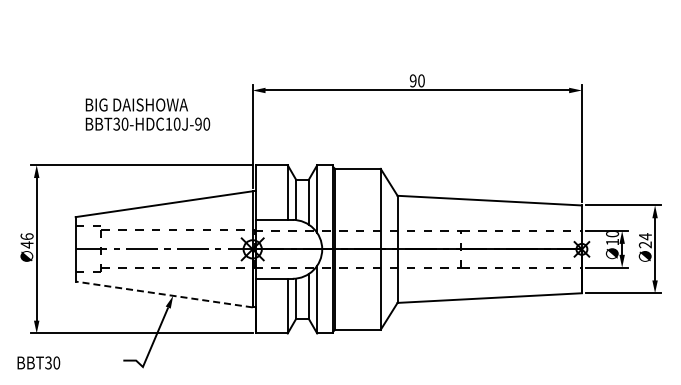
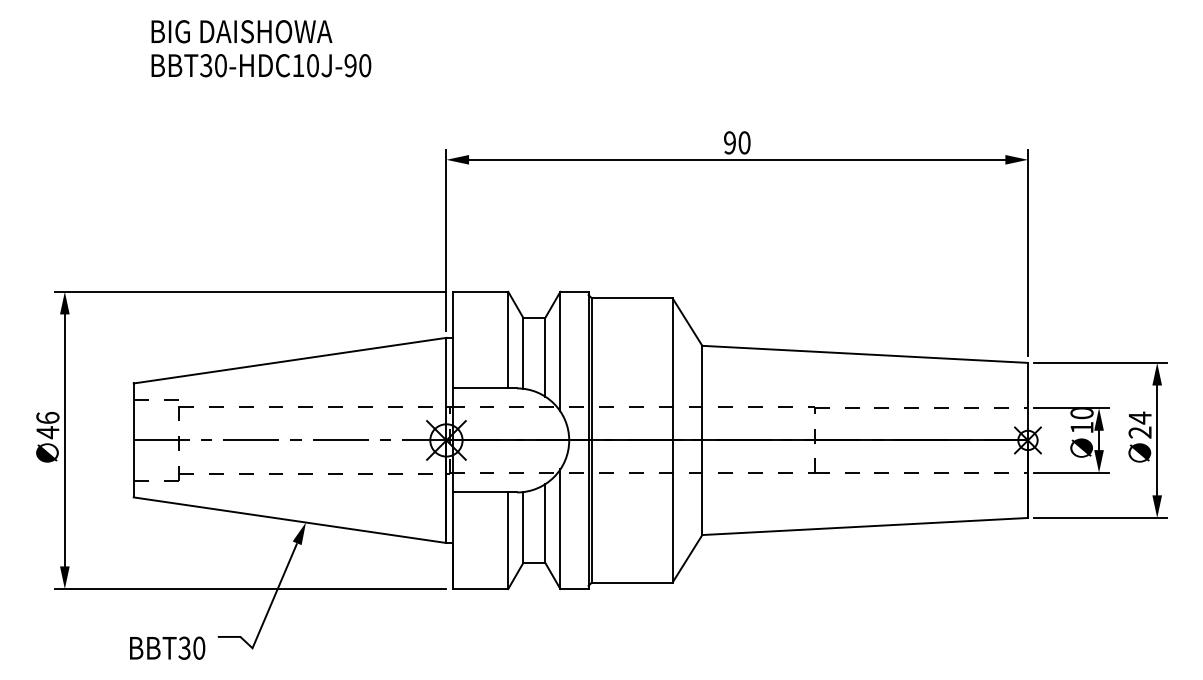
text: (147, 114) -> (260, 48), moved
line: (163, 294) -> (288, 520), dashed -> solid
text: (38, 362) -> (166, 647), moved

